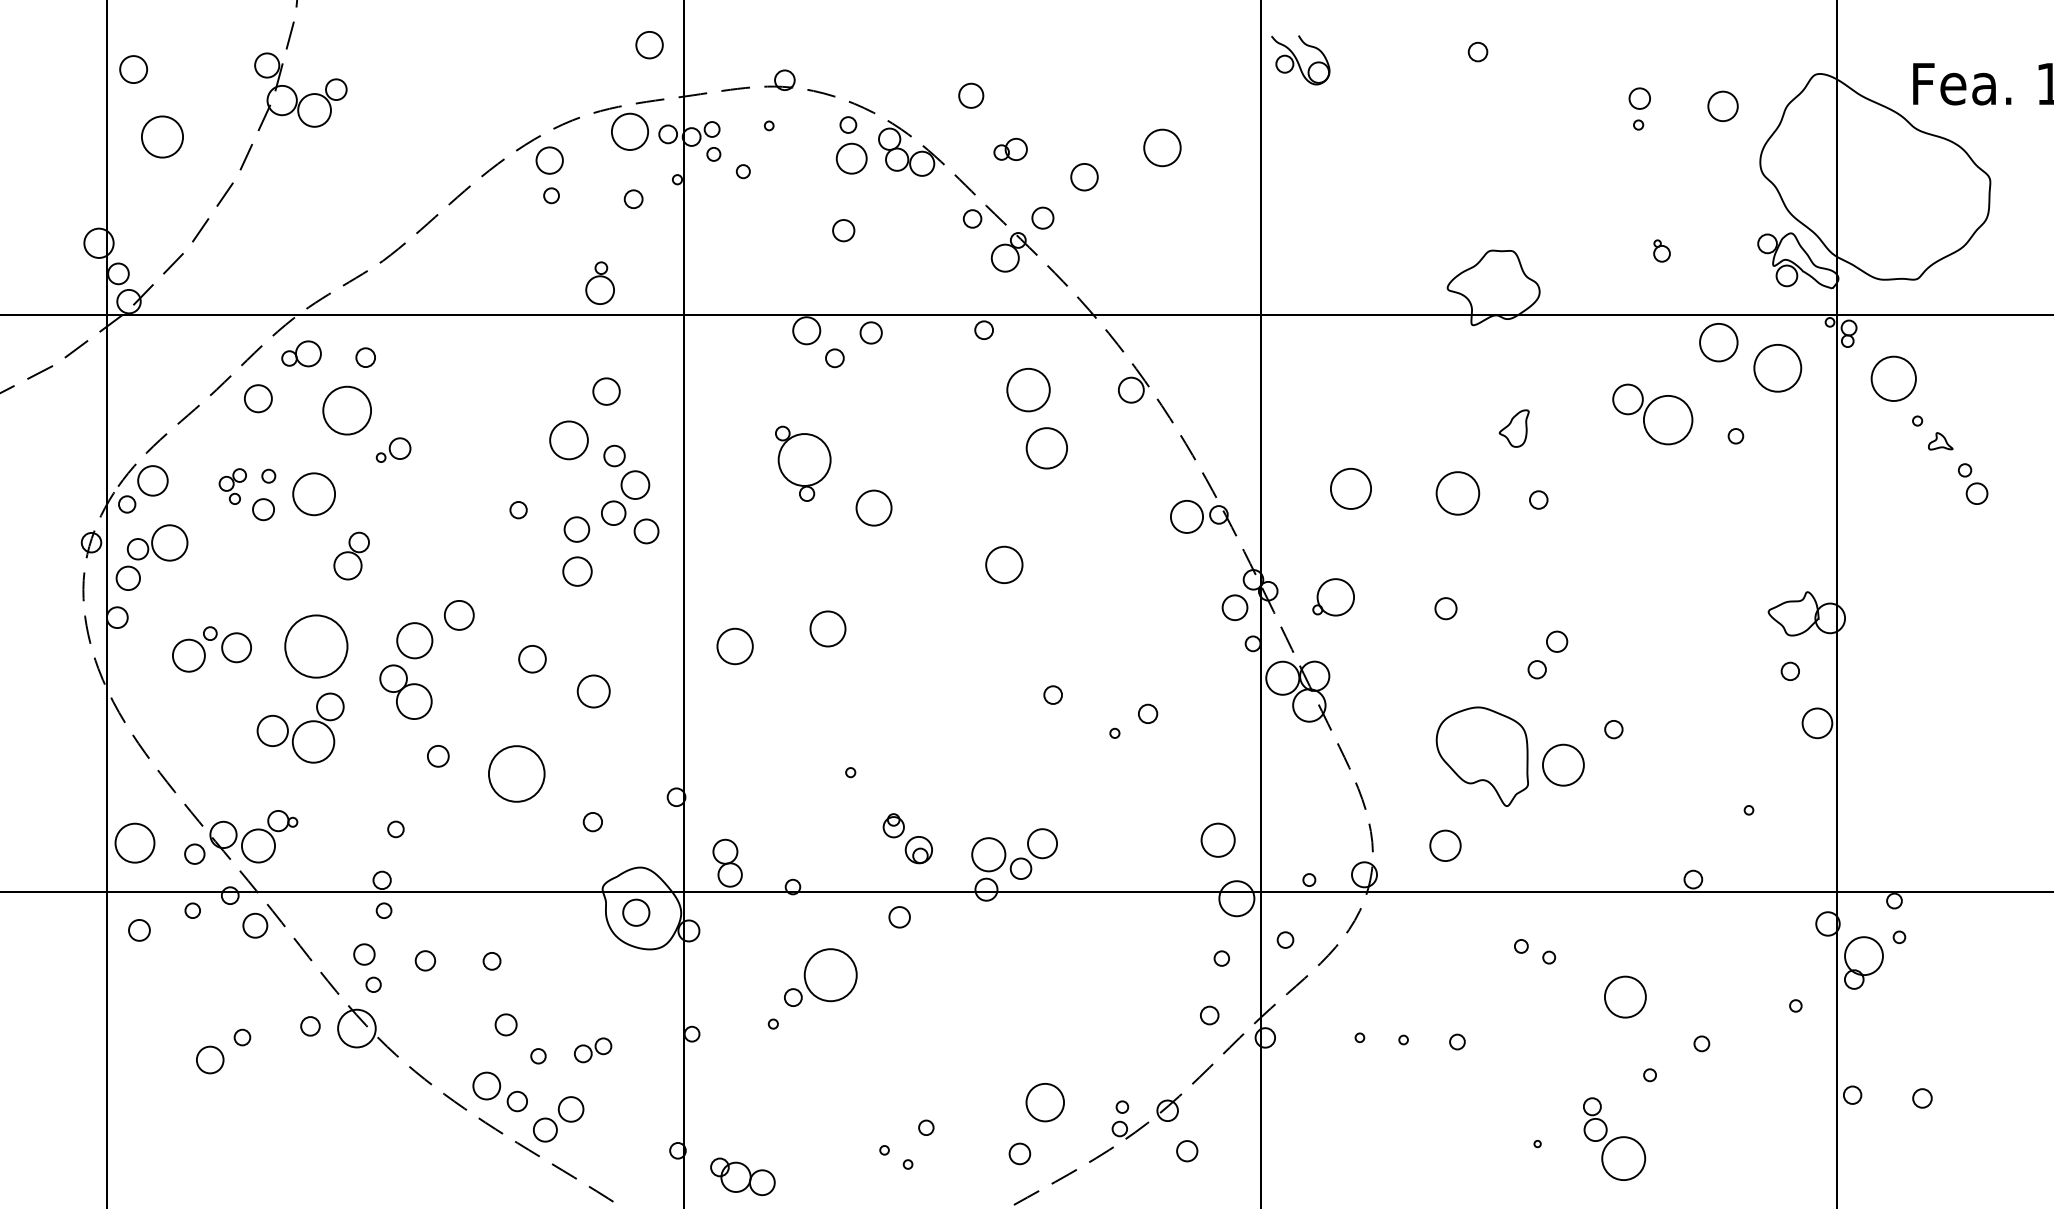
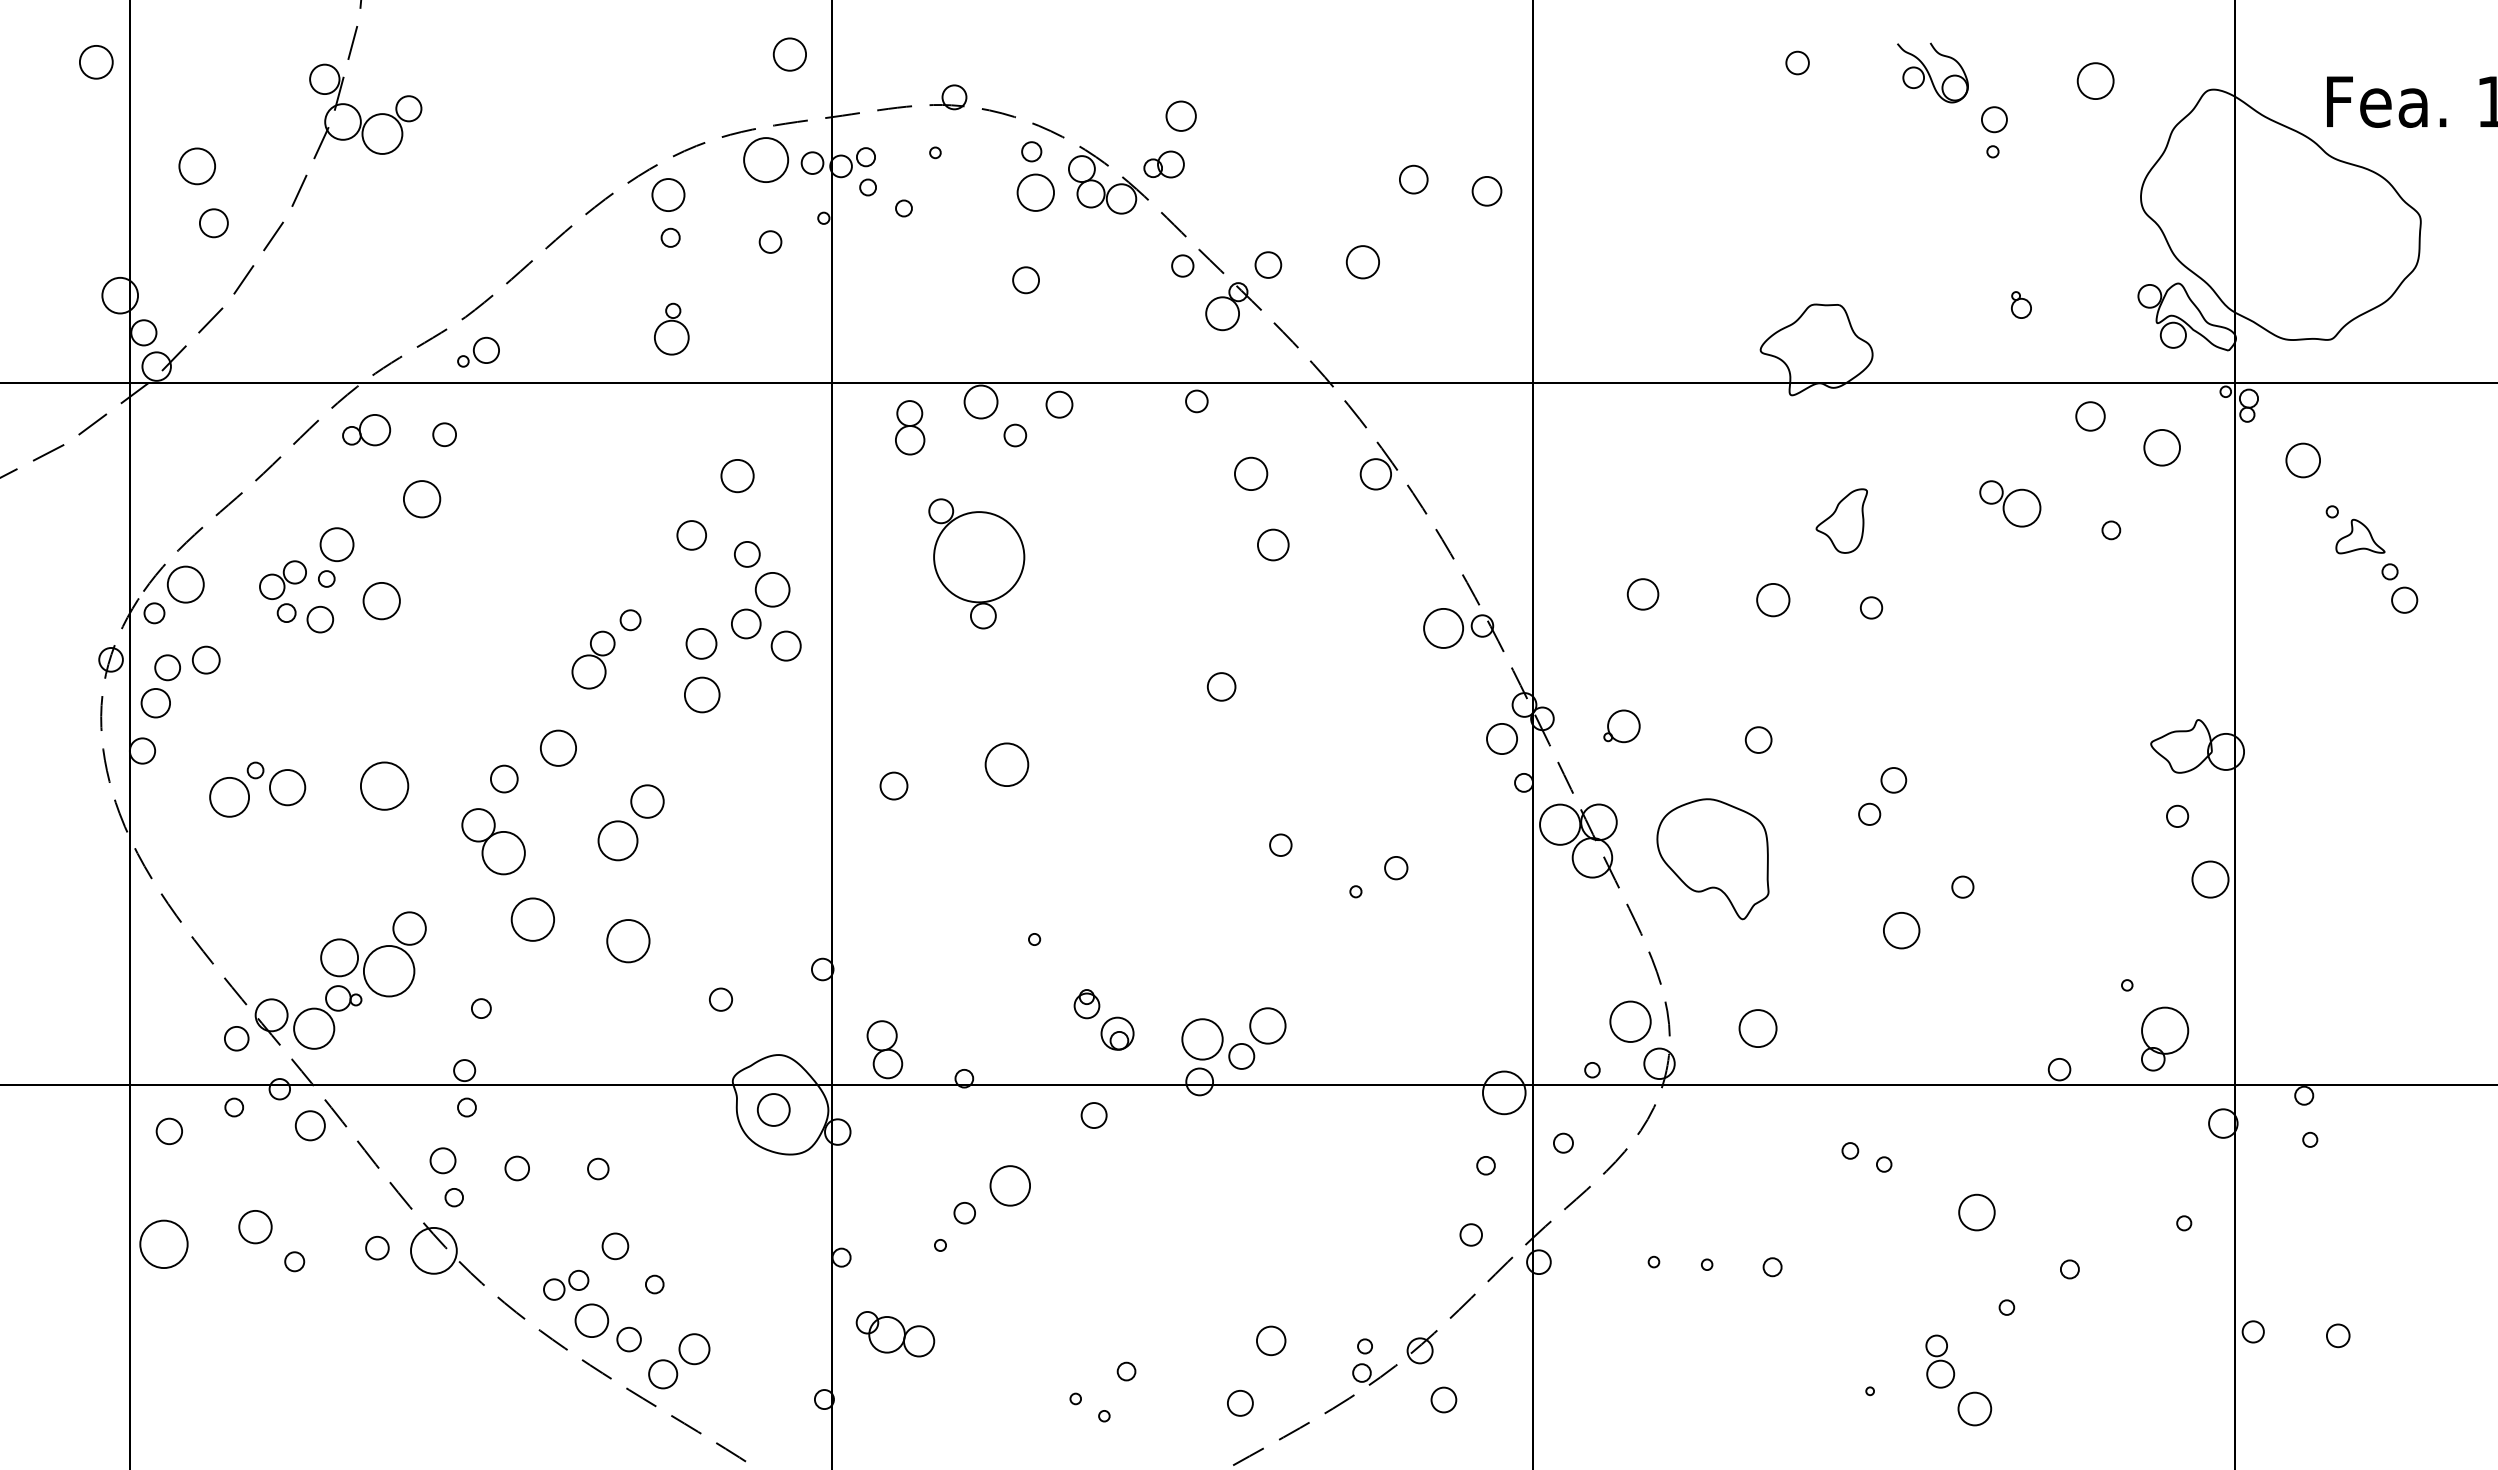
part: (1300, 59) -> (1932, 72), moved
circle: (133, 69) -> (96, 62), moved
circle: (1722, 105) -> (2095, 80), moved
circle: (161, 137) -> (196, 166), size x0.71
circle: (1162, 147) -> (1413, 179), size x0.62
part: (1010, 149) -> (1163, 164), moved
circle: (1222, 157) -> (1486, 191), added
circle: (1084, 177) -> (1362, 262), moved
circle: (175, 183) -> (213, 223), added
part: (599, 282) -> (671, 328), moved
circle: (1718, 342) -> (2090, 416), size x0.62
part: (748, 351) -> (910, 427), added
circle: (1777, 368) -> (2161, 447), size x0.62
circle: (1893, 378) -> (2302, 460), size x0.62
circle: (1029, 389) -> (1251, 473), size x0.62
circle: (257, 398) -> (336, 544), moved
circle: (346, 410) -> (421, 499), size x0.62
part: (1653, 414) -> (2010, 503), size x0.62
part: (1514, 428) -> (1841, 520), size x1.43
circle: (568, 440) -> (691, 535), size x0.62
part: (1940, 441) -> (2360, 536), size x1.67
circle: (1047, 447) -> (1273, 544), size x0.62
part: (393, 449) -> (478, 351), moved
part: (802, 463) -> (976, 563), size x1.43
part: (232, 486) -> (282, 591), size x1.43
circle: (1350, 488) -> (1642, 594), size x0.62
circle: (1458, 493) -> (1773, 600), size x0.62
circle: (313, 494) -> (381, 601), size x0.71
circle: (873, 507) -> (1062, 617), removed
circle: (169, 542) -> (205, 659), size x0.62
part: (351, 555) -> (593, 659), moved
circle: (1004, 564) -> (1221, 686), size x0.62
part: (1333, 597) -> (1621, 726), size x0.71
circle: (414, 640) -> (503, 778), size x0.62
circle: (316, 646) -> (384, 785), size x0.62
circle: (734, 646) -> (893, 785), size x0.62
circle: (593, 691) -> (617, 840), moved
part: (300, 728) -> (373, 954), moved
circle: (437, 756) -> (532, 919), size x1.67
part: (1482, 756) -> (1712, 859), moved
circle: (1563, 765) -> (1901, 930), size x0.71
circle: (516, 774) -> (628, 941), size x0.62
circle: (1218, 840) -> (1630, 1021), moved
circle: (134, 842) -> (163, 1243), moved
part: (1864, 962) -> (2165, 1038), moved
circle: (830, 974) -> (1010, 1185), size x0.62
circle: (1625, 997) -> (1976, 1212), size x0.71
part: (593, 1049) -> (566, 1284), moved
circle: (210, 1060) -> (255, 1227), moved
circle: (1044, 1102) -> (1270, 1340), size x0.62
circle: (1623, 1158) -> (1974, 1408), size x0.62
part: (742, 1177) -> (895, 1334), moved

